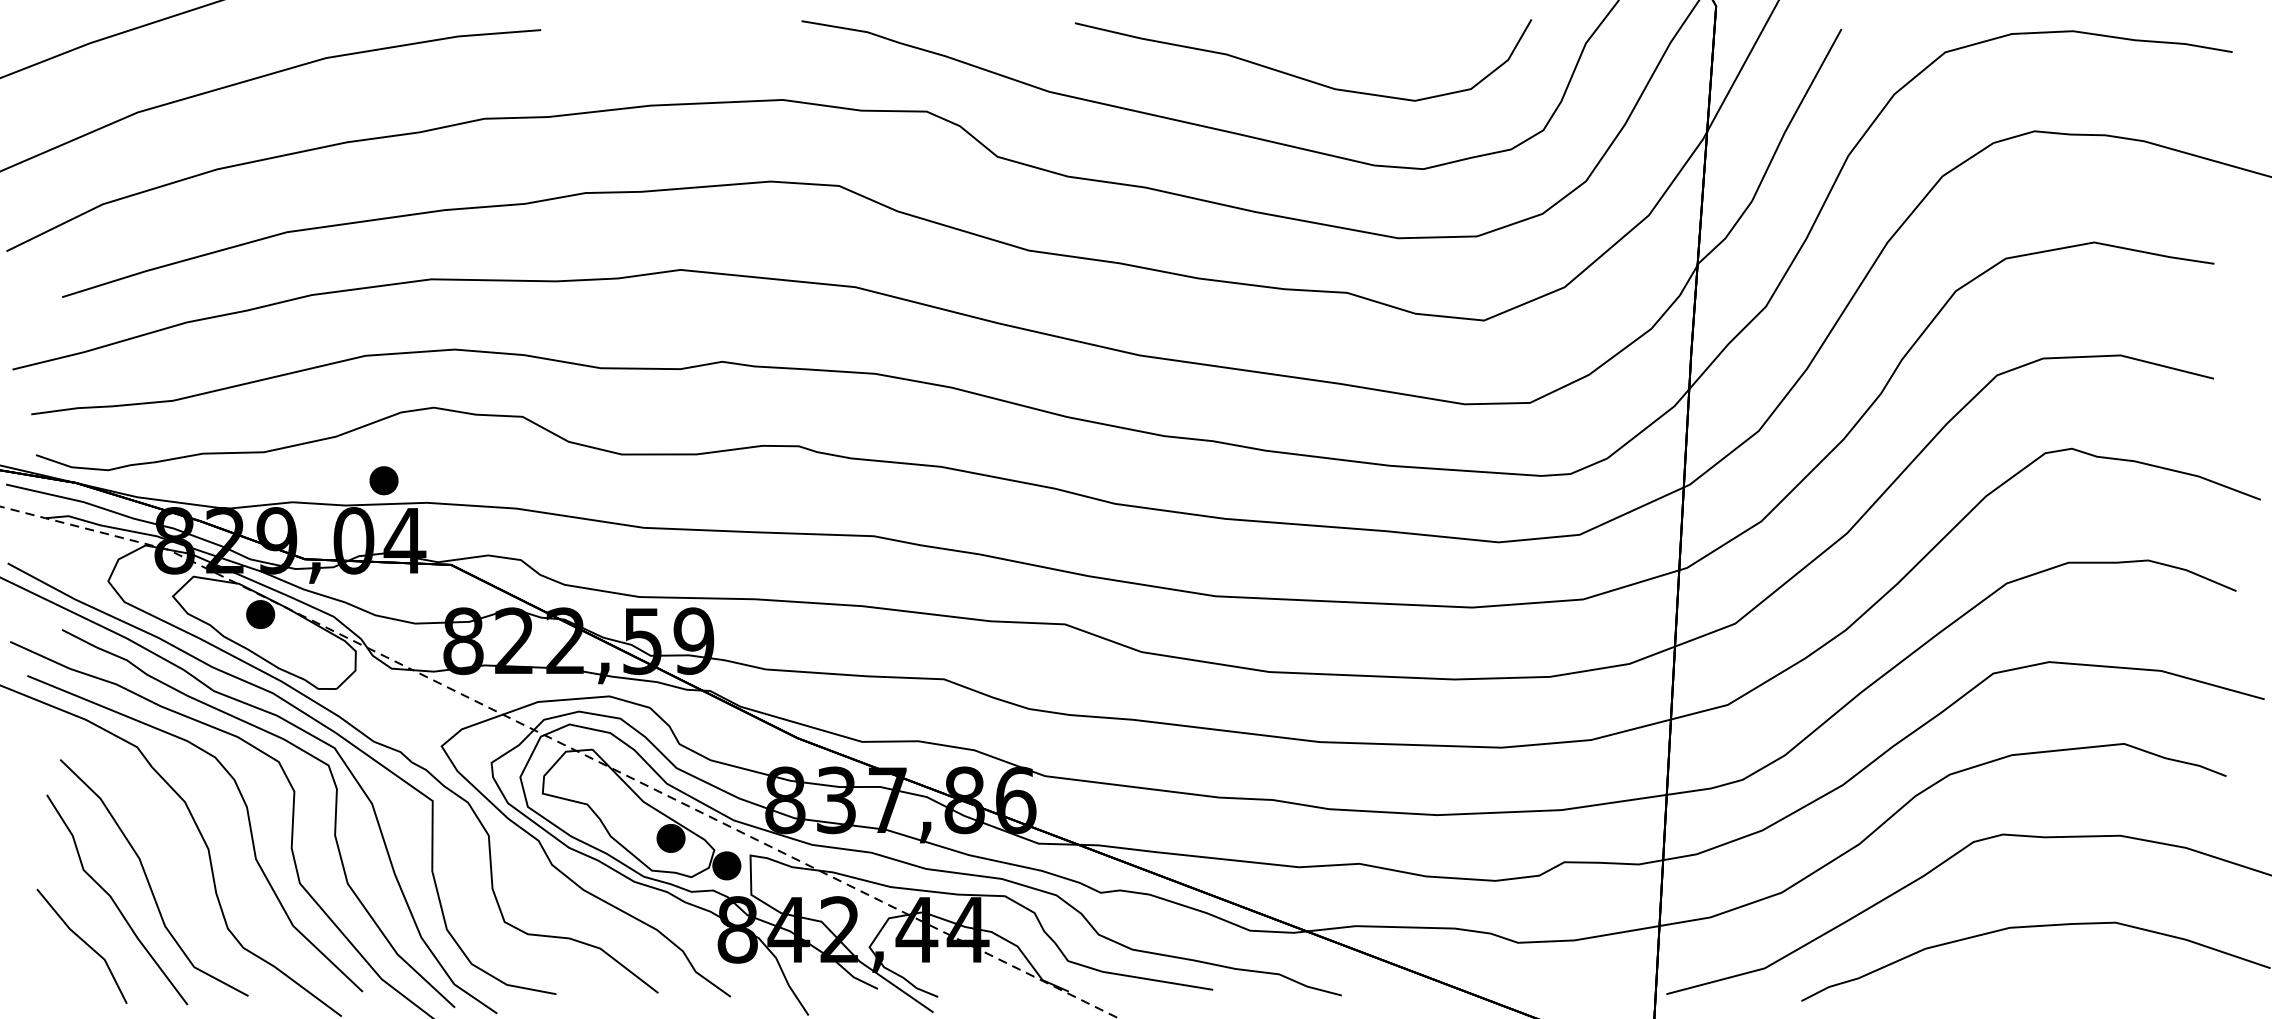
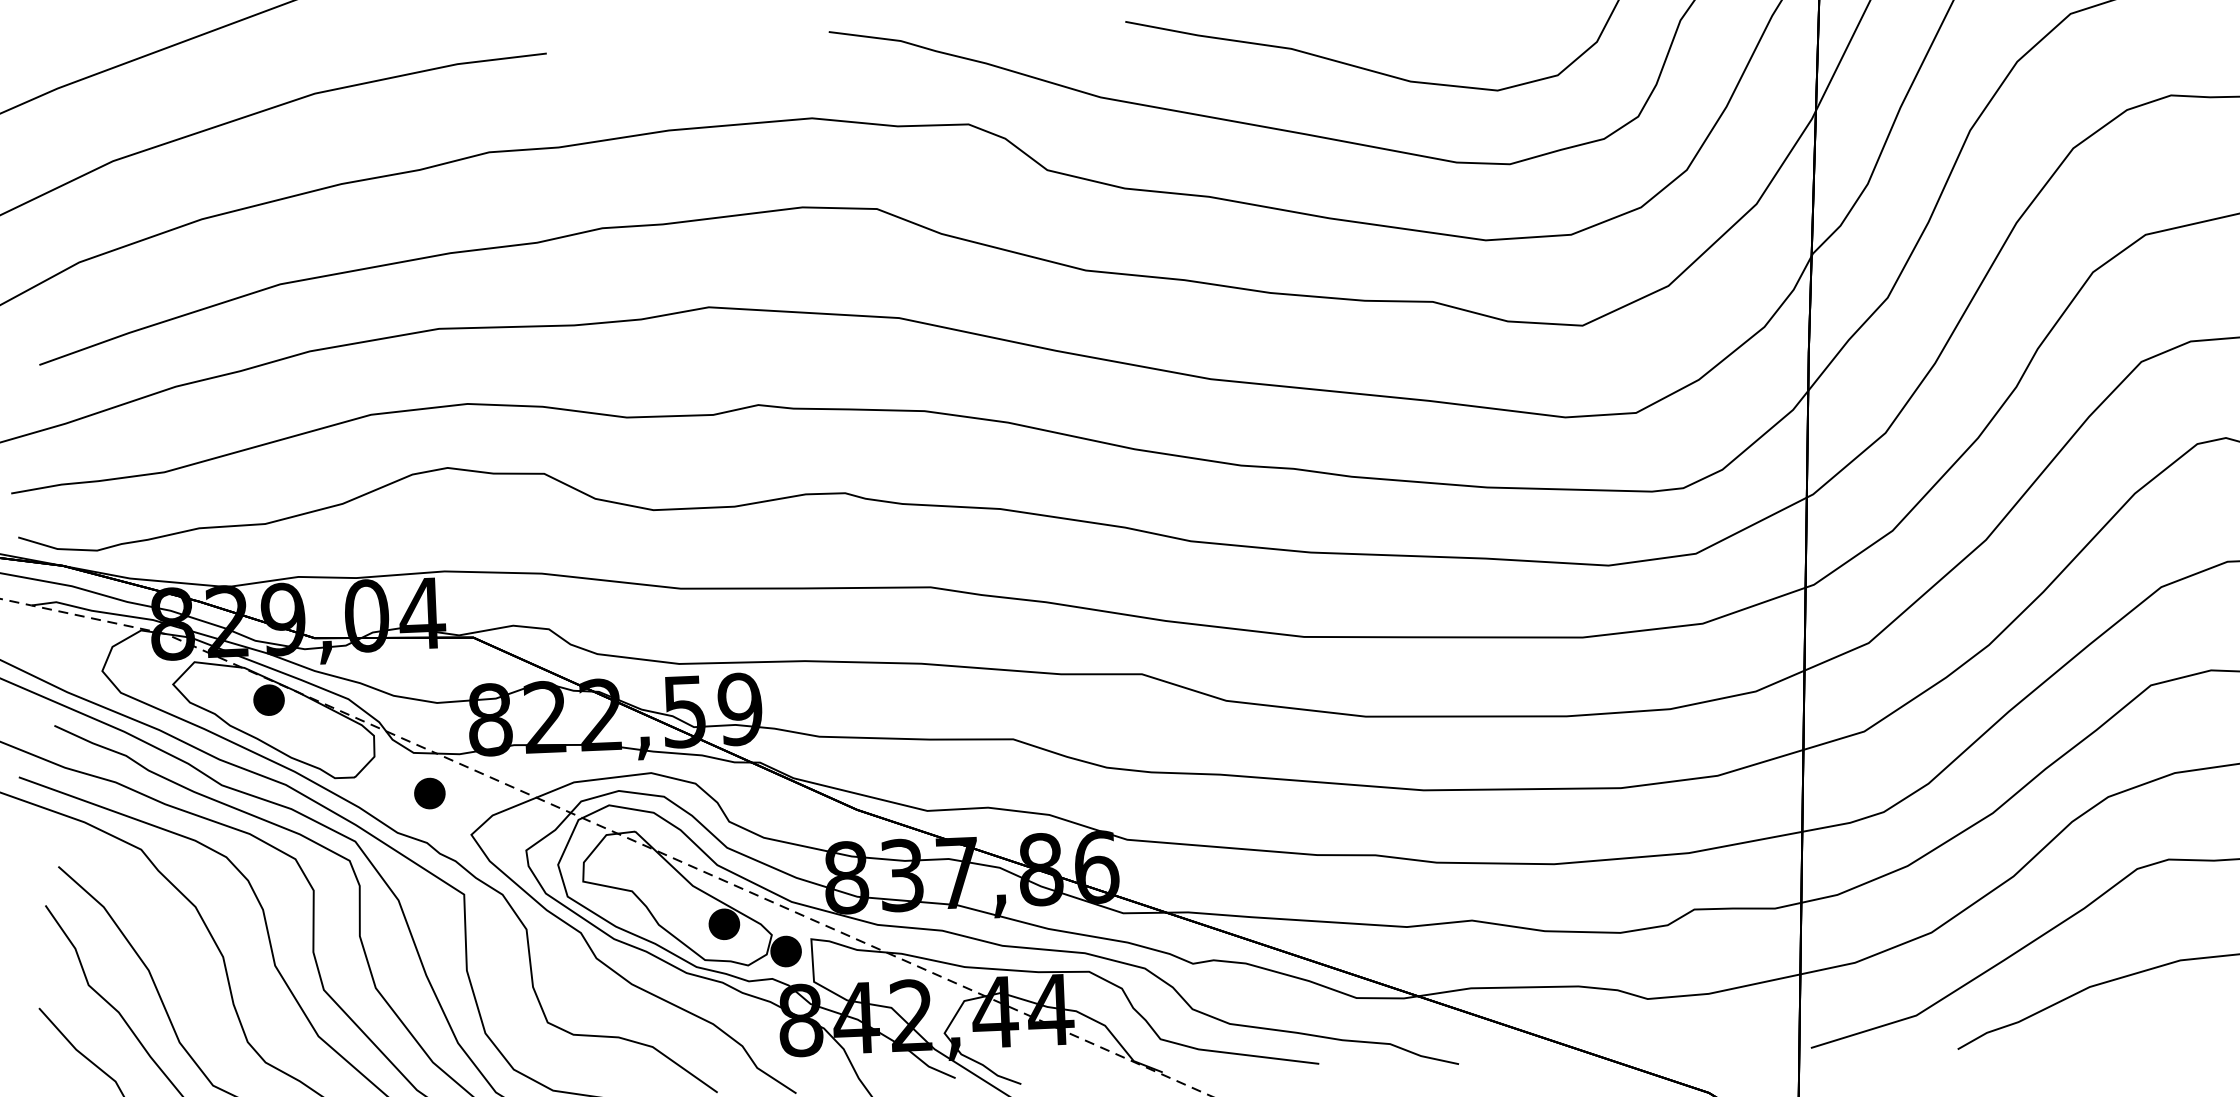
part: (383, 480) -> (429, 793), moved

